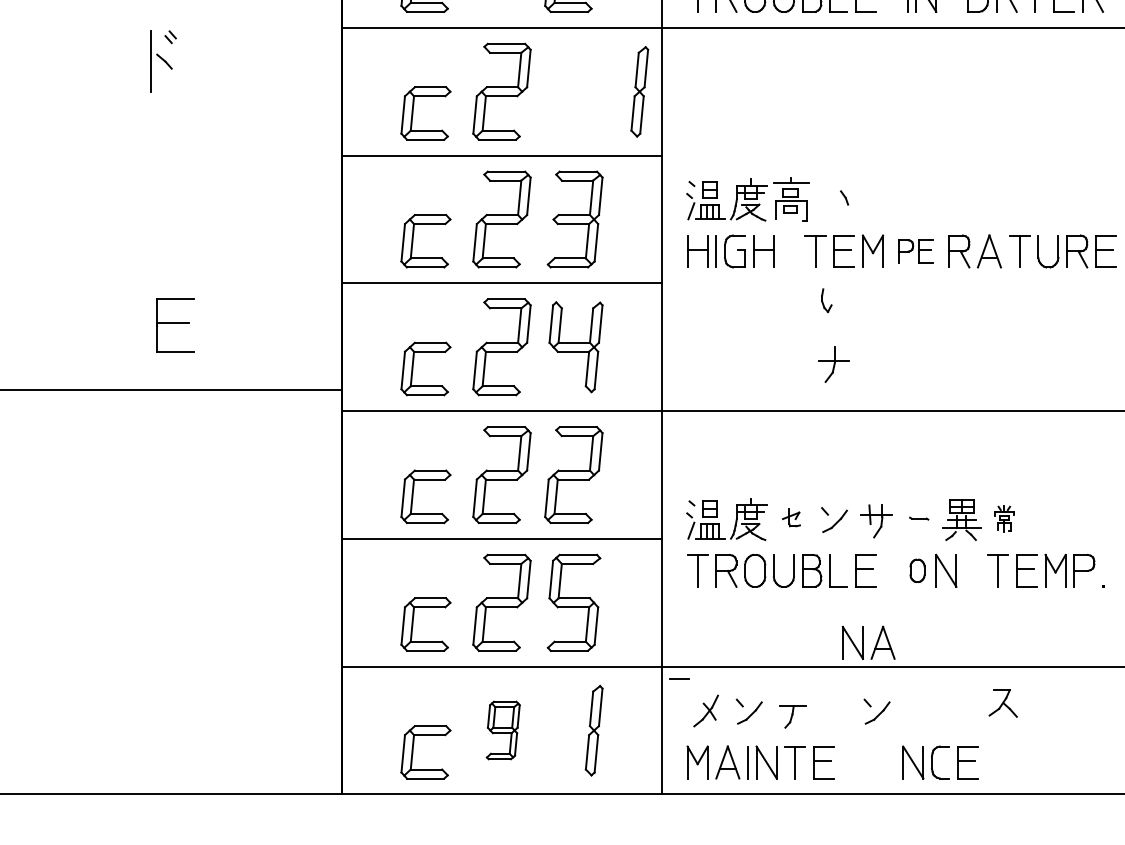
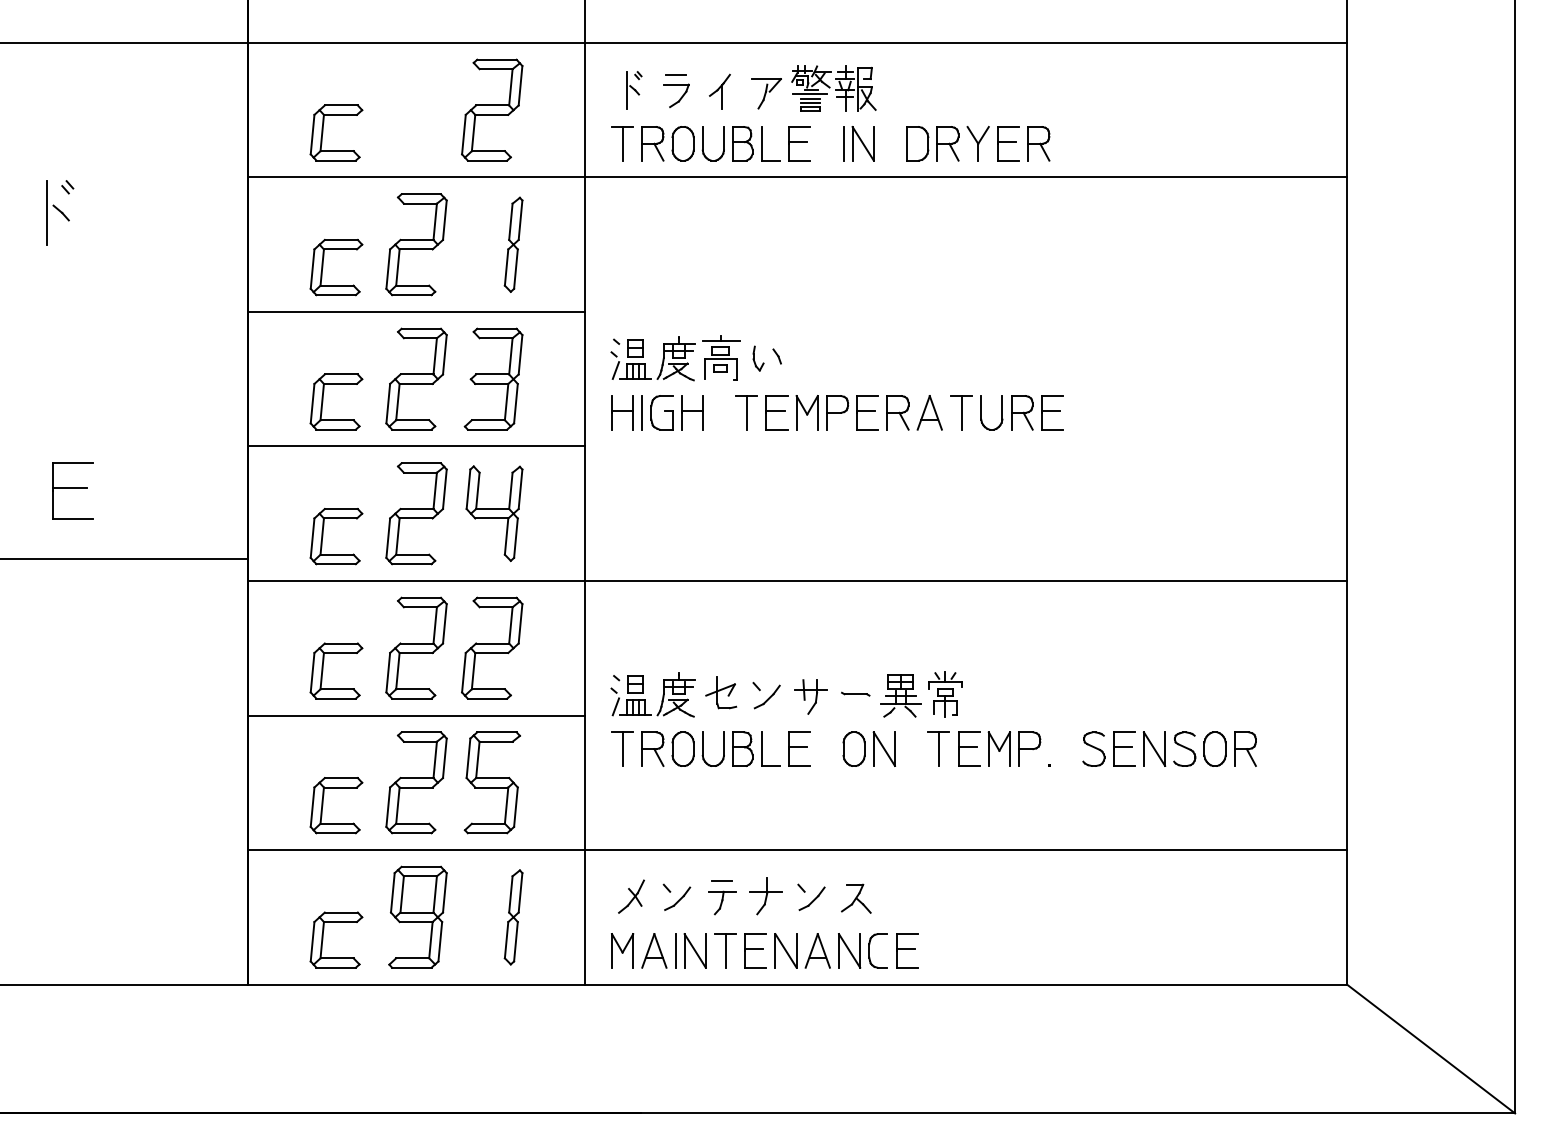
part: (639, 91) -> (513, 244), moved
part: (916, 251) -> (852, 412), size x1.43
part: (826, 300) -> (758, 358), moved
part: (833, 365) -> (765, 896), moved
part: (791, 517) -> (721, 692), size x1.67
part: (918, 518) -> (855, 693), size x1.43
part: (1004, 518) -> (945, 694), size x1.67
part: (916, 570) -> (853, 748), size x1.43
part: (868, 642) -> (802, 950), moved
line: (678, 678) -> (721, 880), moved
part: (1003, 703) -> (856, 898), moved
part: (502, 729) -> (417, 916), size x1.67

